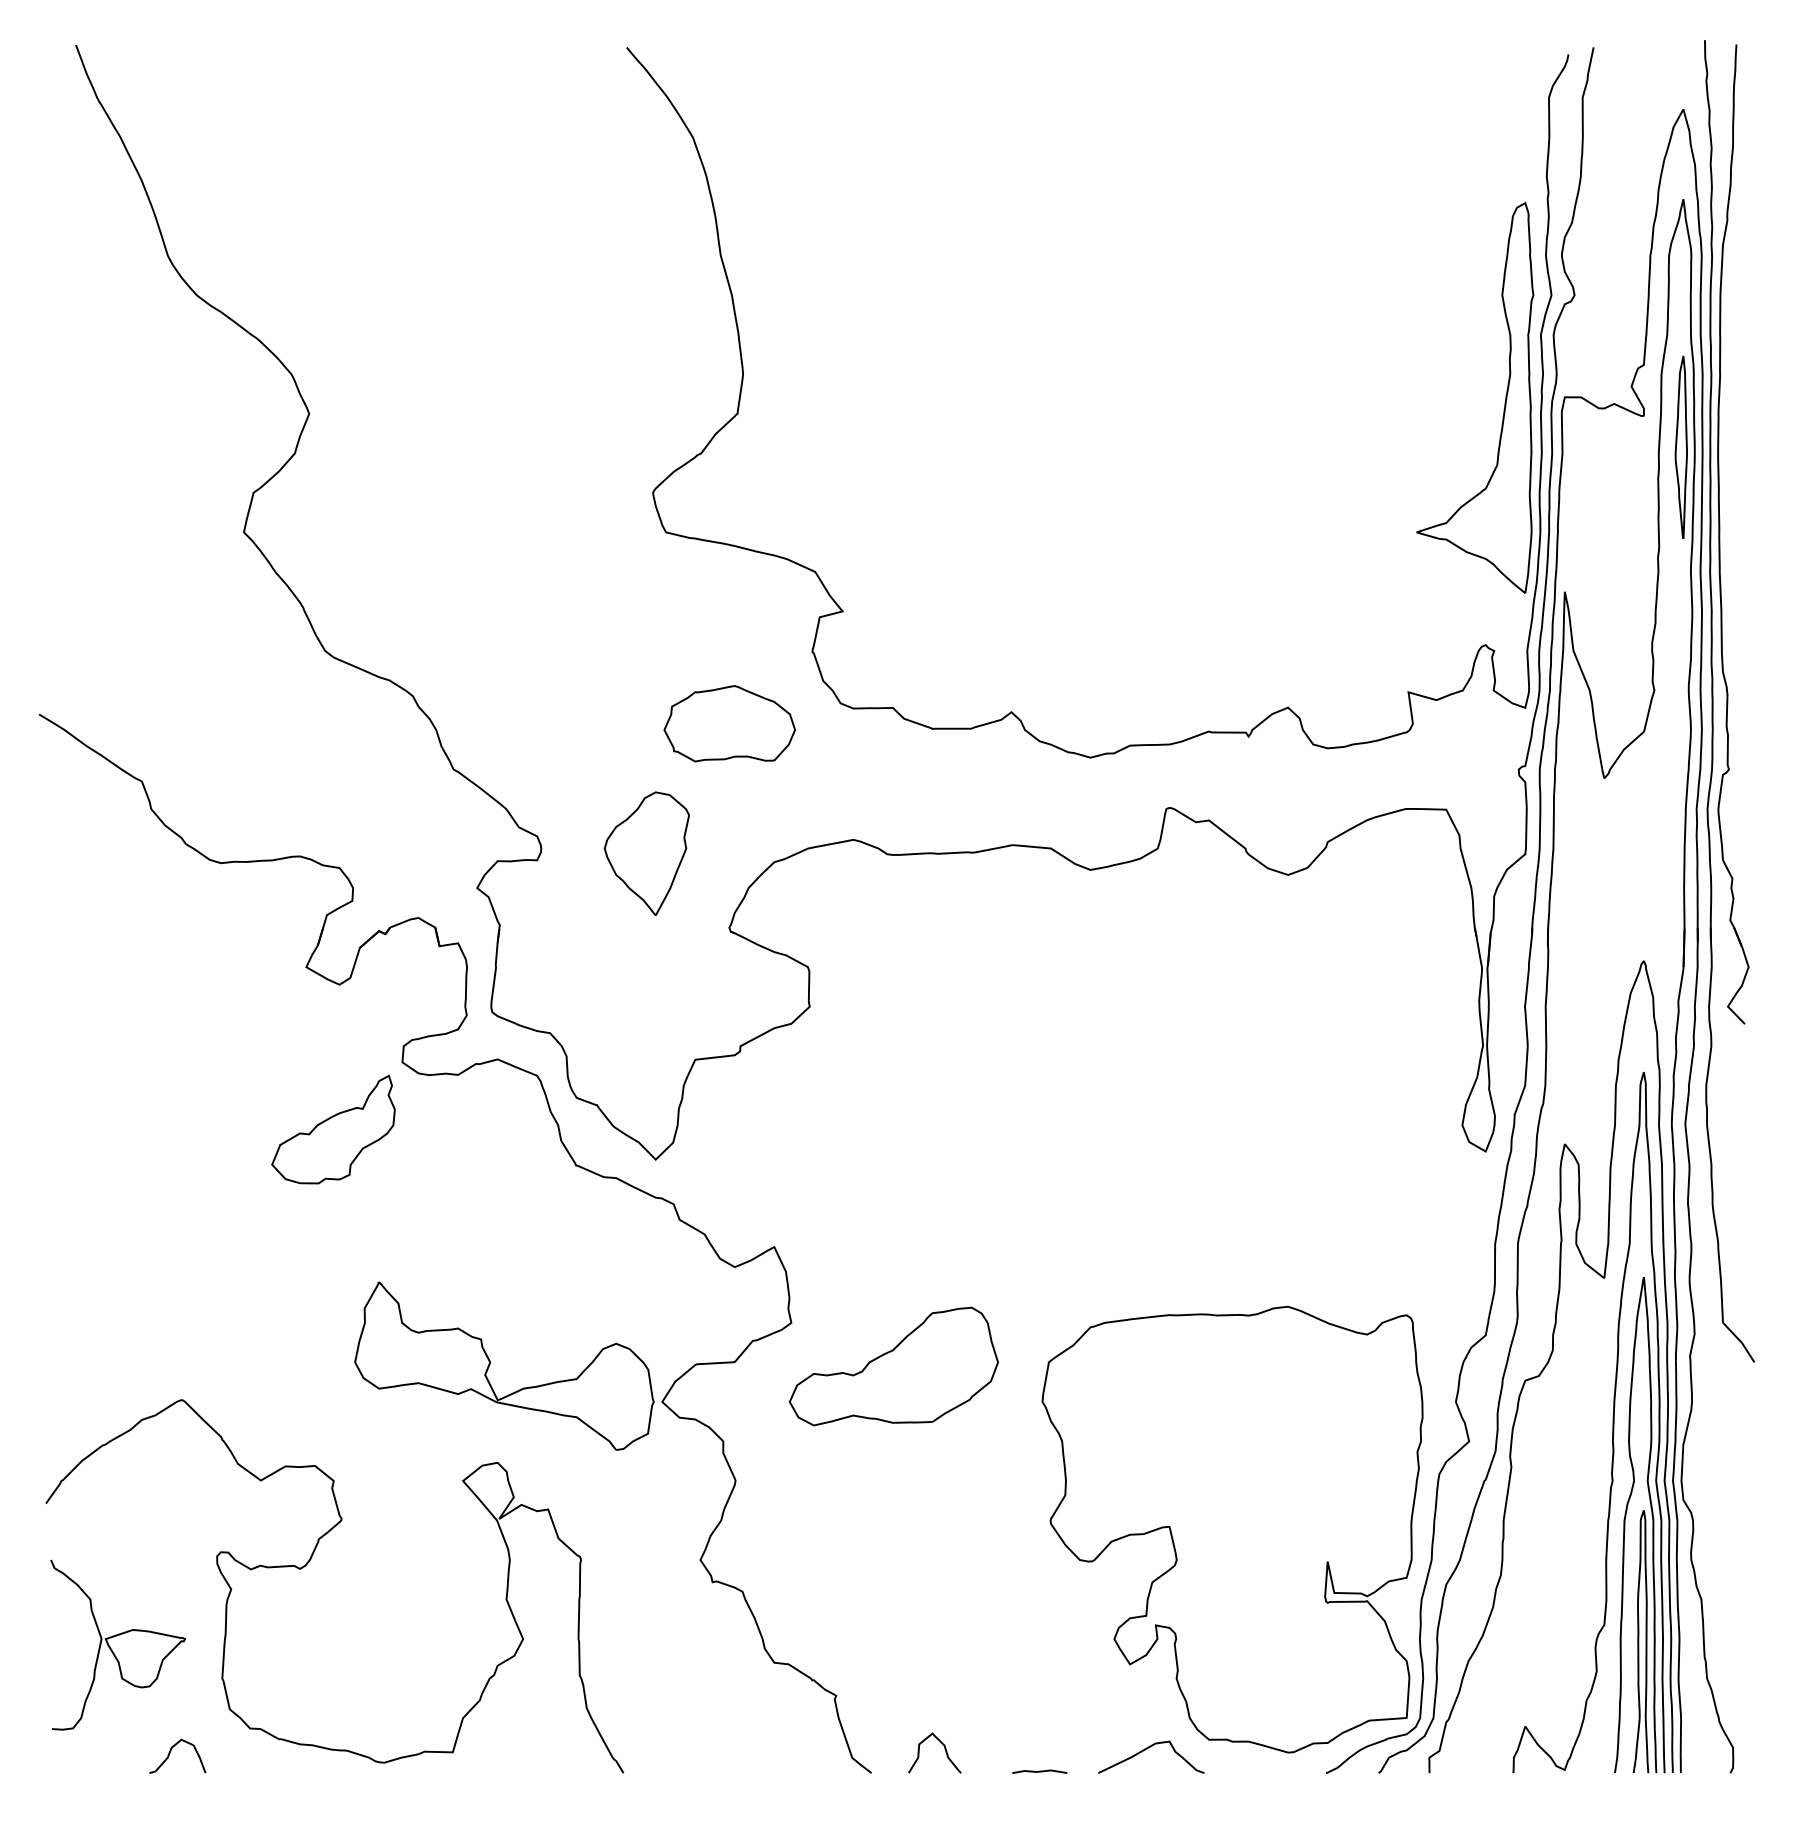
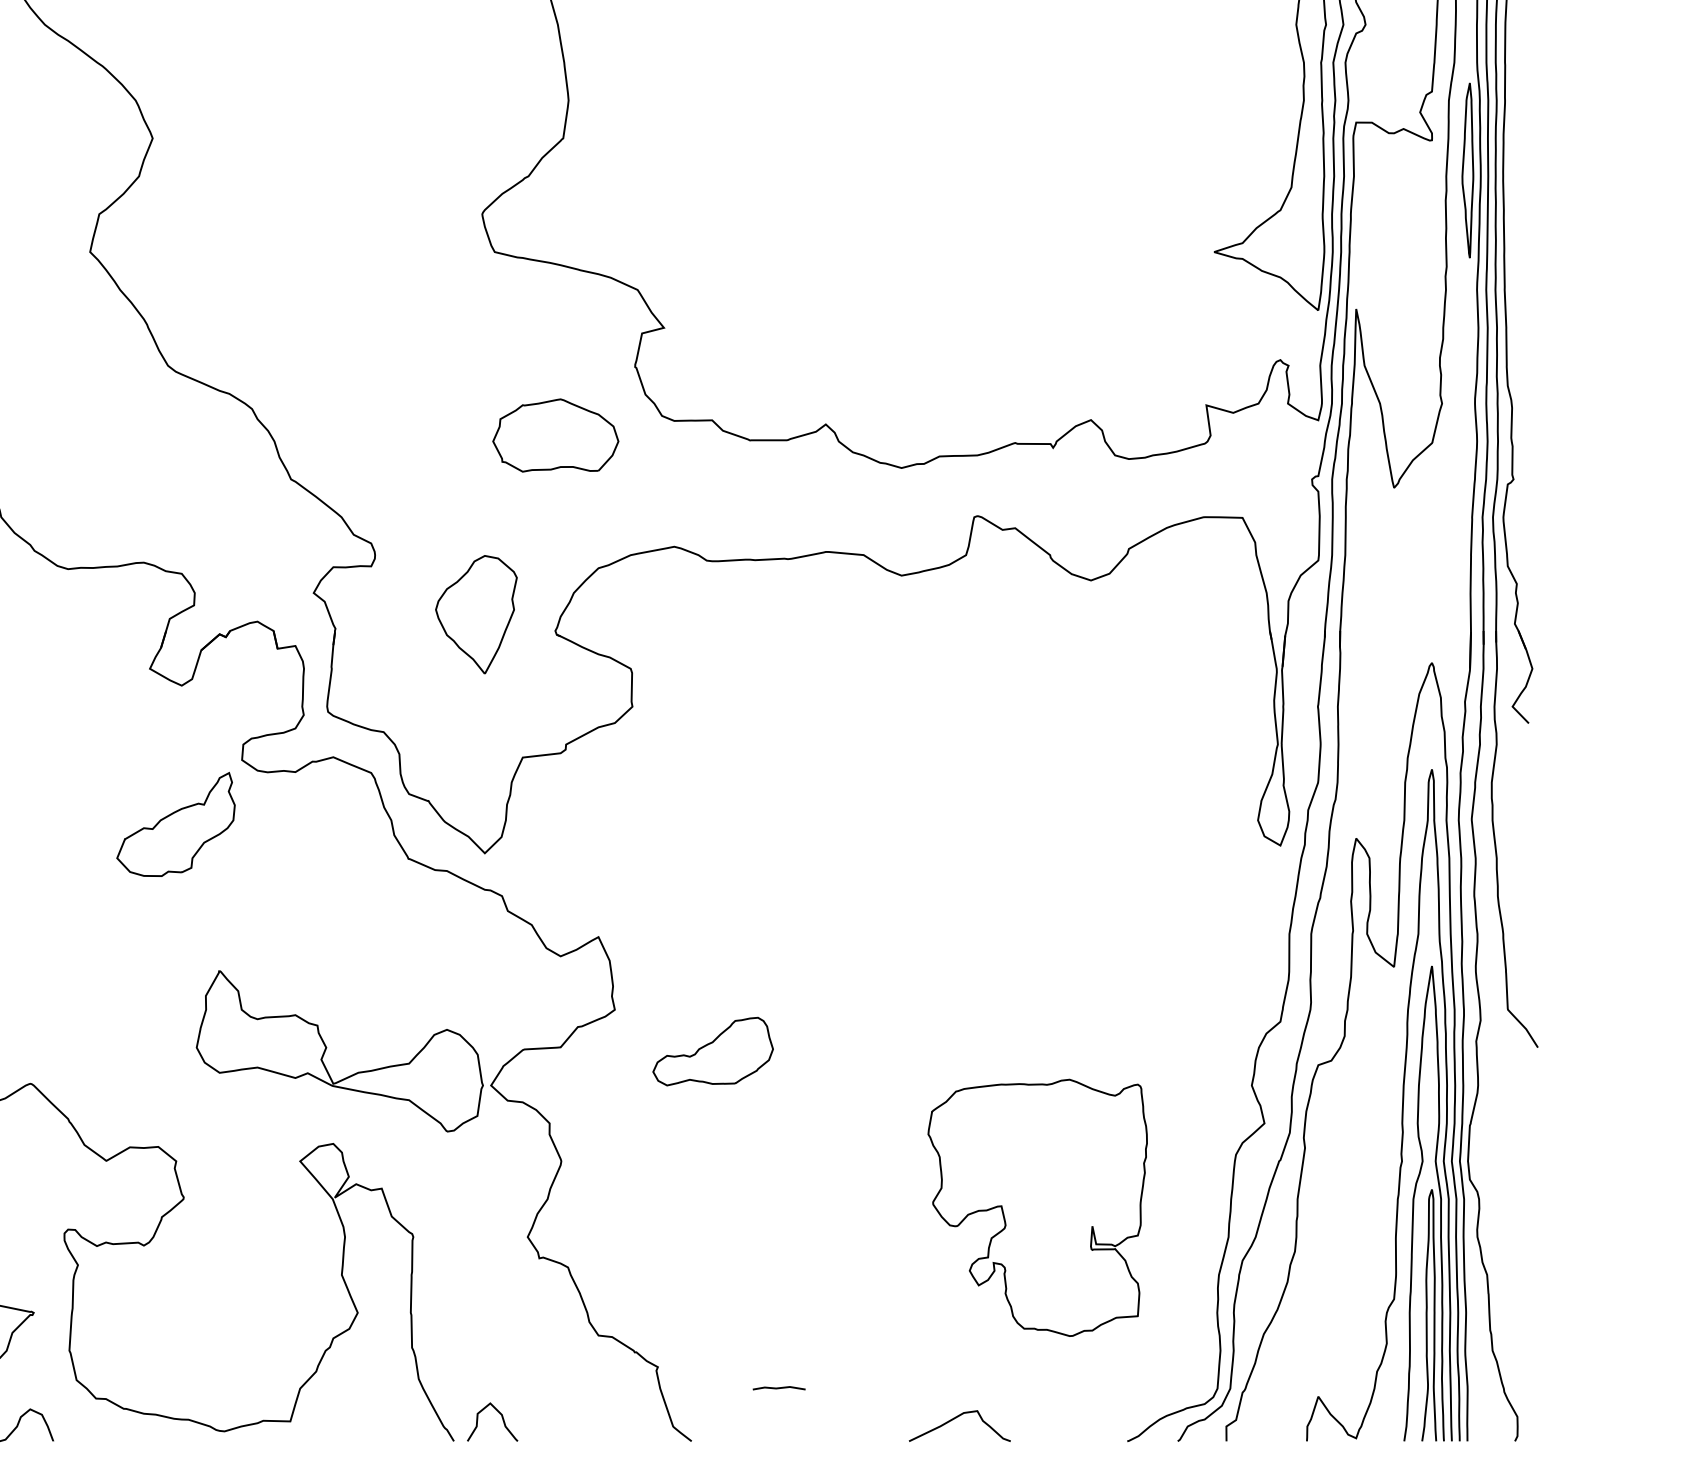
part: (646, 853) -> (476, 614), moved
part: (893, 1366) -> (712, 1051), size x0.6
part: (1232, 1529) -> (1037, 1207), size x0.6
curve: (944, 1749) -> (501, 1418), moved
curve: (1039, 1771) -> (778, 1388), moved

